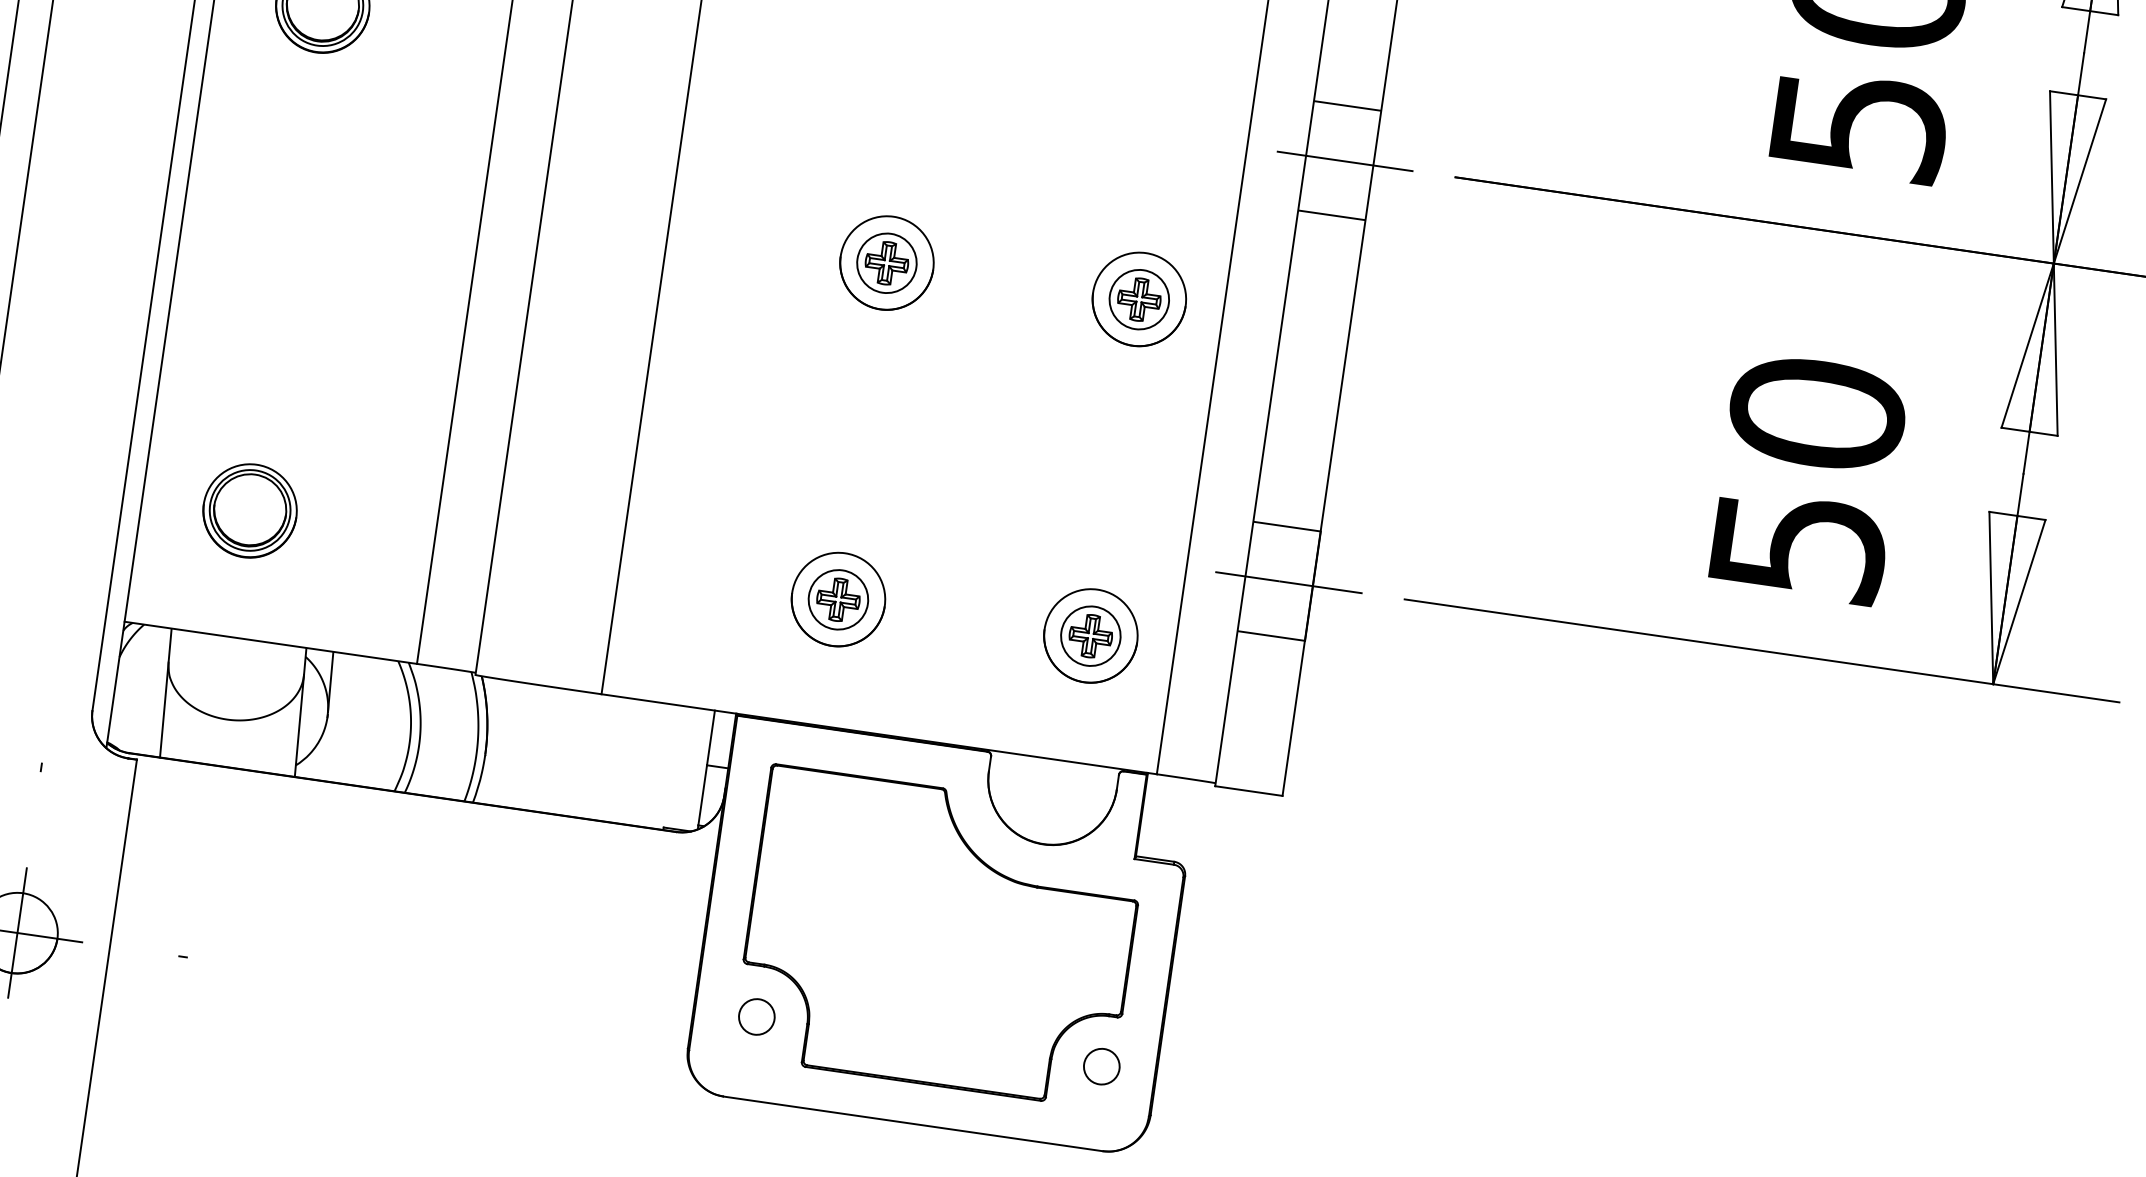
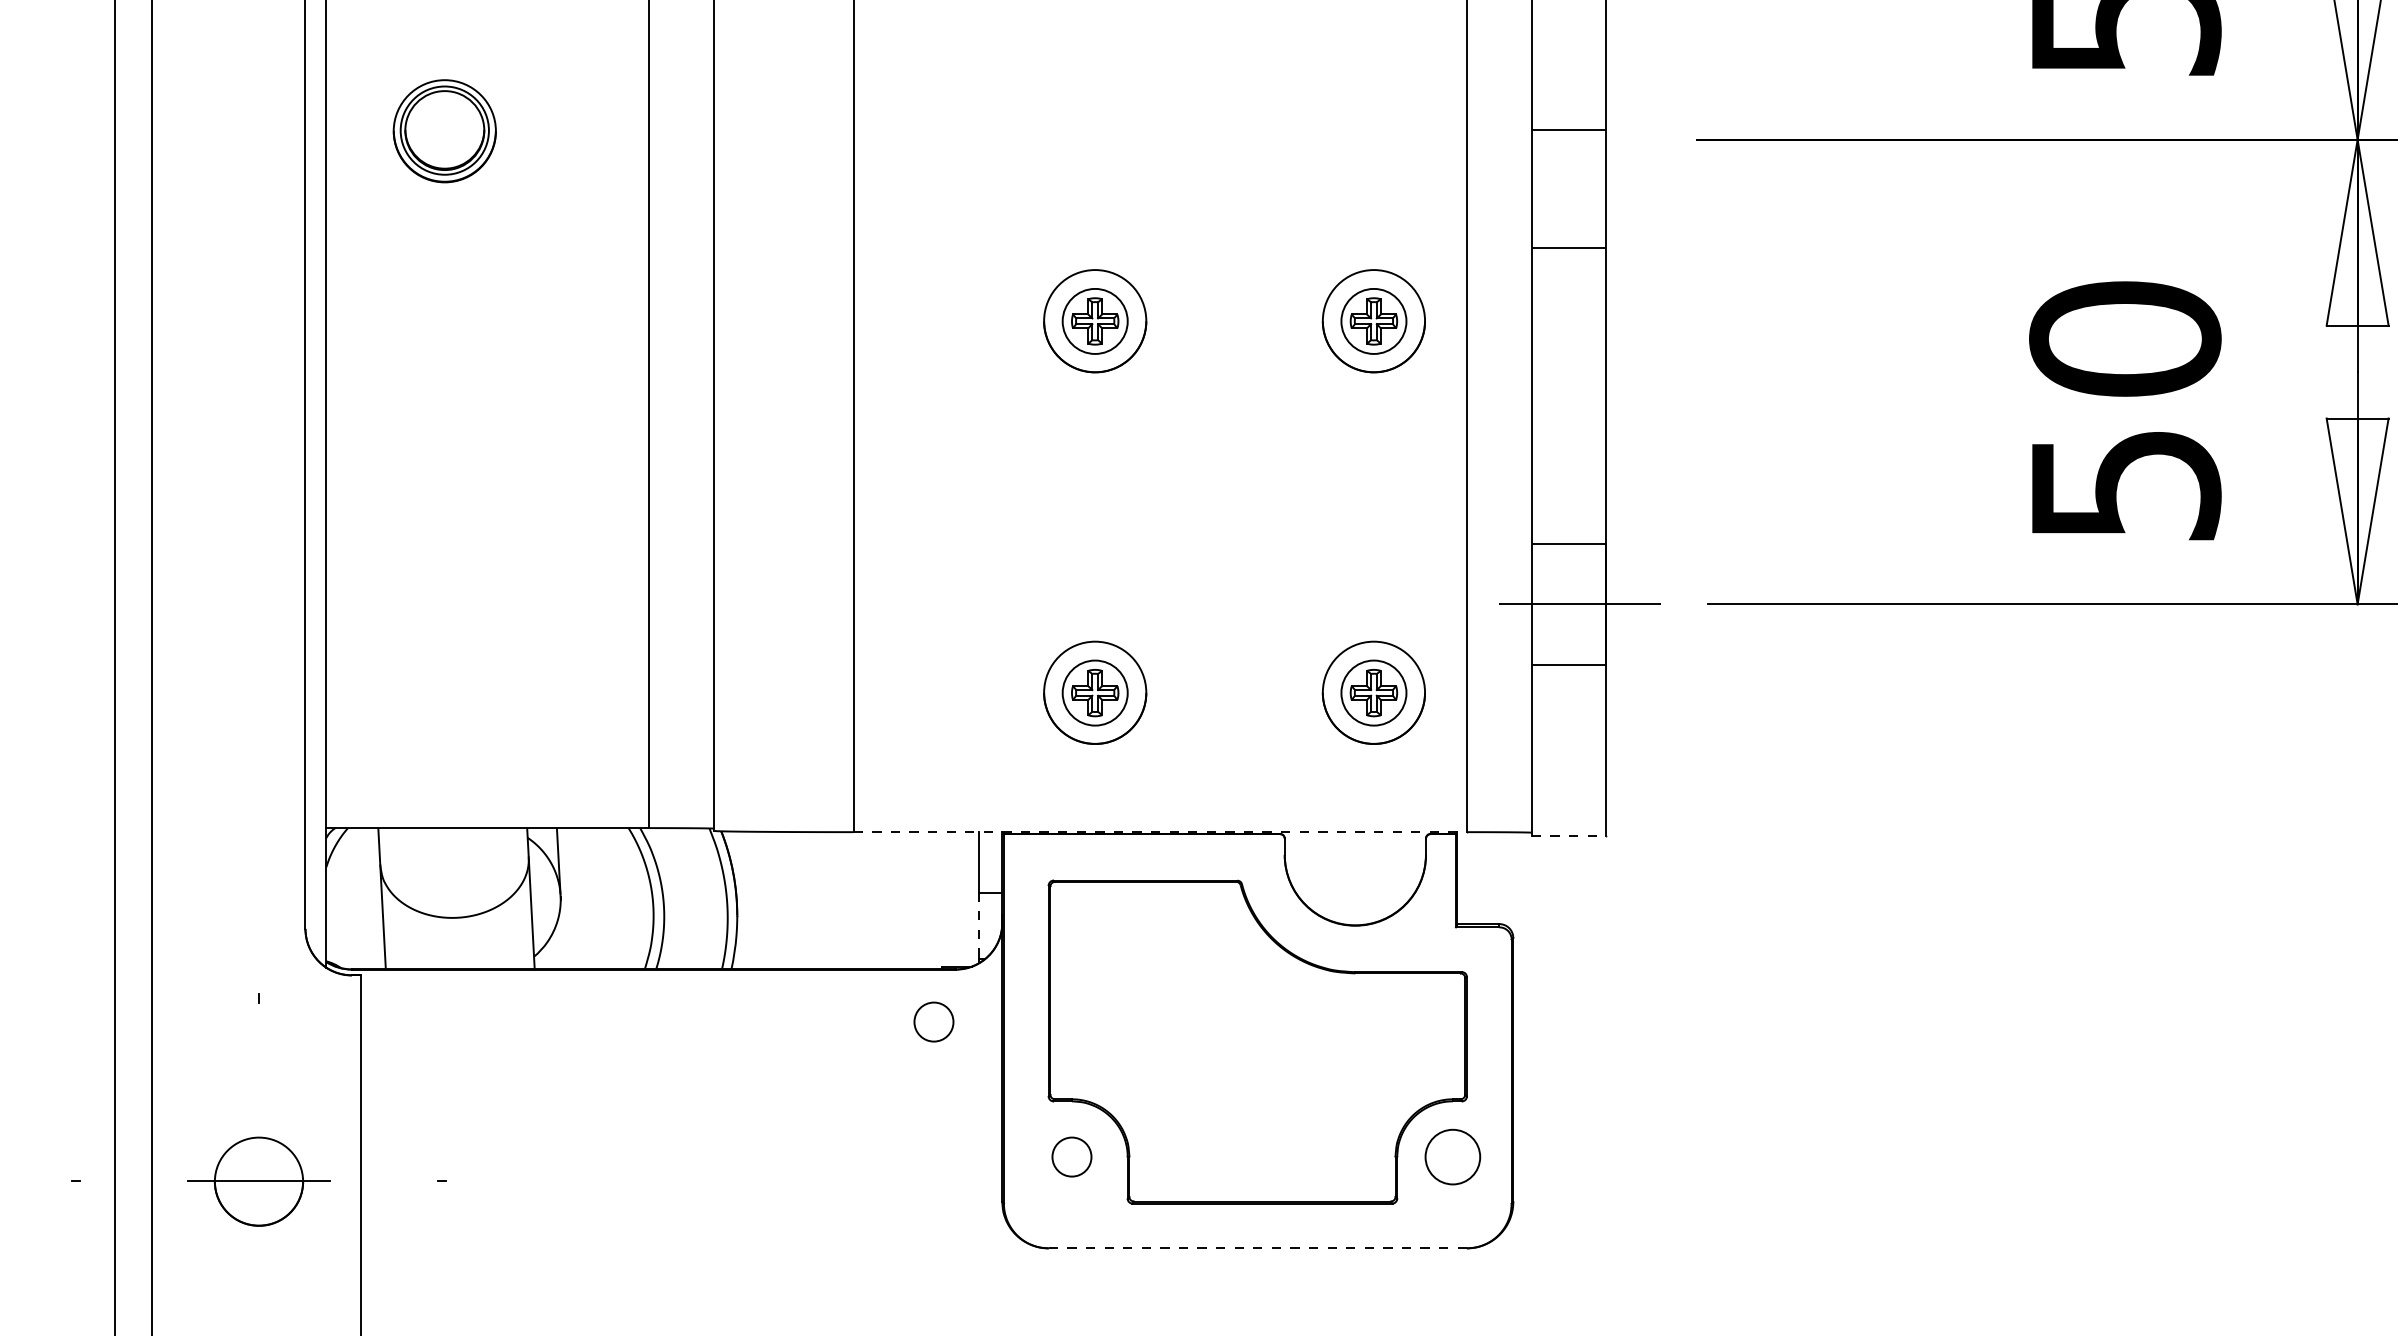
line: (1348, 106) -> (1569, 130), moved
line: (1344, 161) -> (1574, 139), removed
line: (1332, 215) -> (1569, 248), moved
part: (249, 510) -> (444, 688), removed
line: (879, 734) -> (1160, 832), solid -> dashed
line: (1249, 790) -> (1569, 835), solid -> dashed
line: (702, 795) -> (978, 926), solid -> dashed
part: (649, 876) -> (933, 1021), added
line: (17, 933) -> (259, 1181), removed
part: (1101, 1066) -> (1452, 1156), size x1.4
line: (913, 1124) -> (1258, 1248), solid -> dashed

